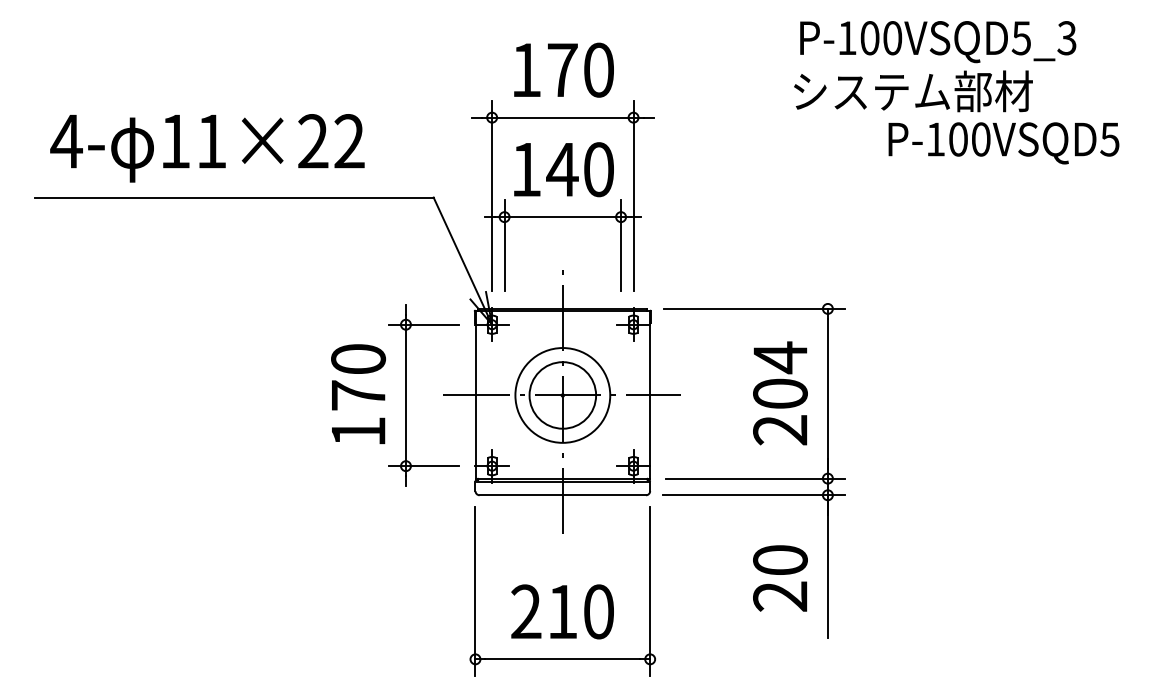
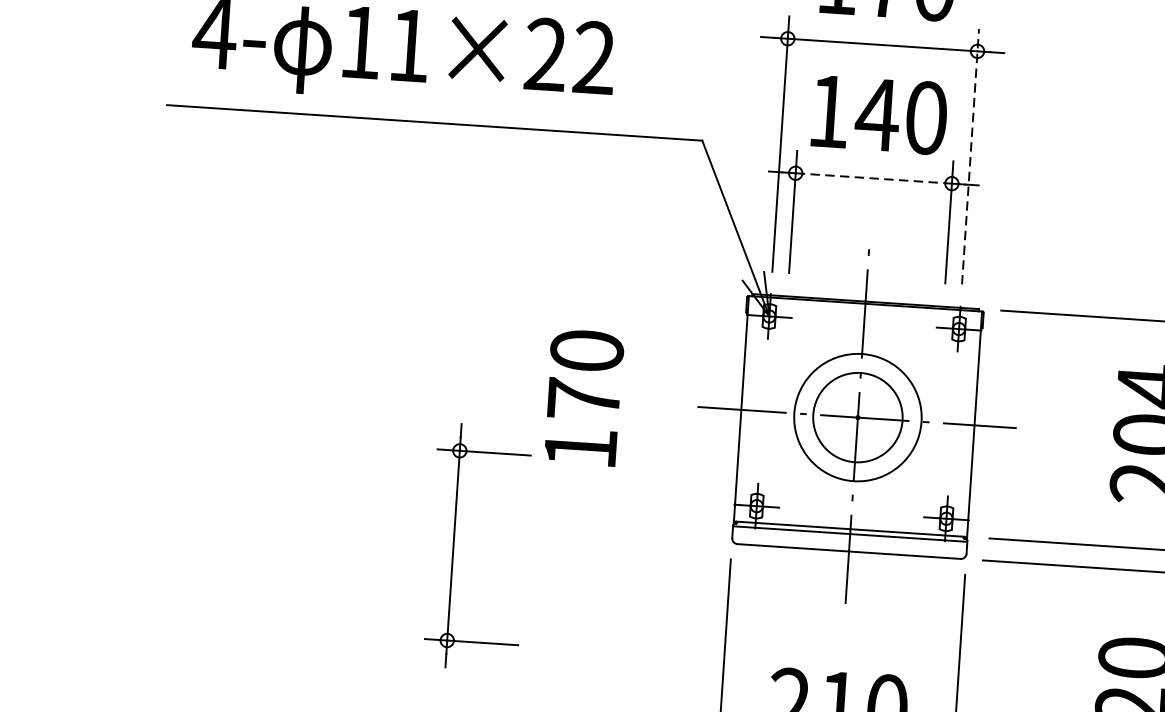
line: (633, 195) -> (970, 155), solid -> dashed
line: (563, 217) -> (874, 179), solid -> dashed
part: (406, 395) -> (454, 545), moved

